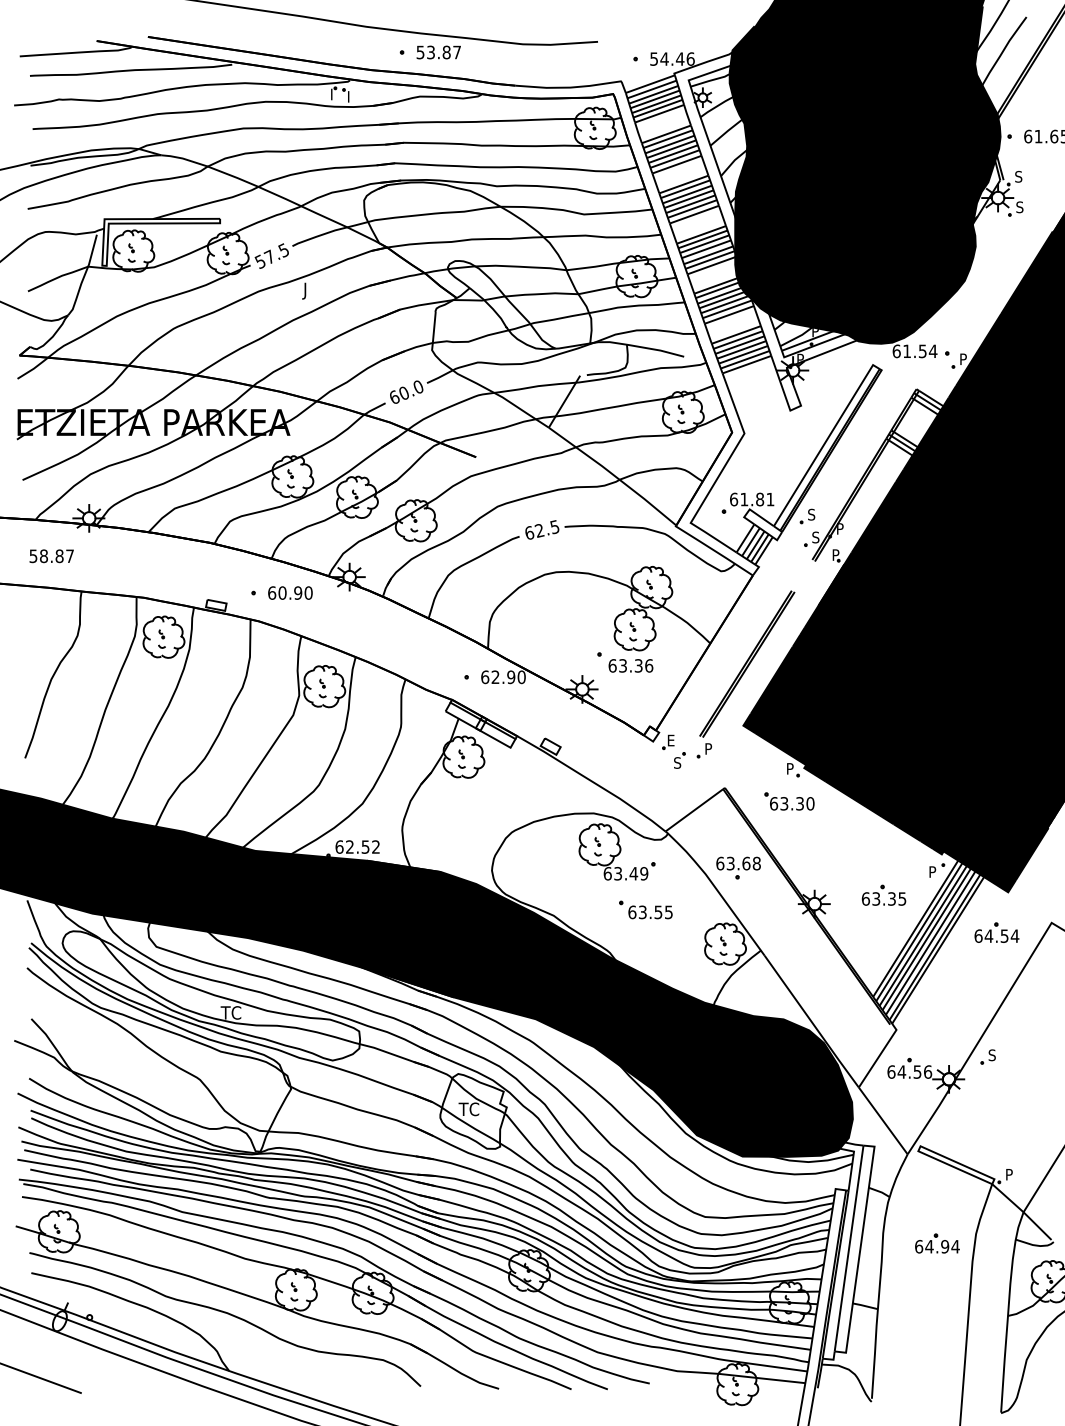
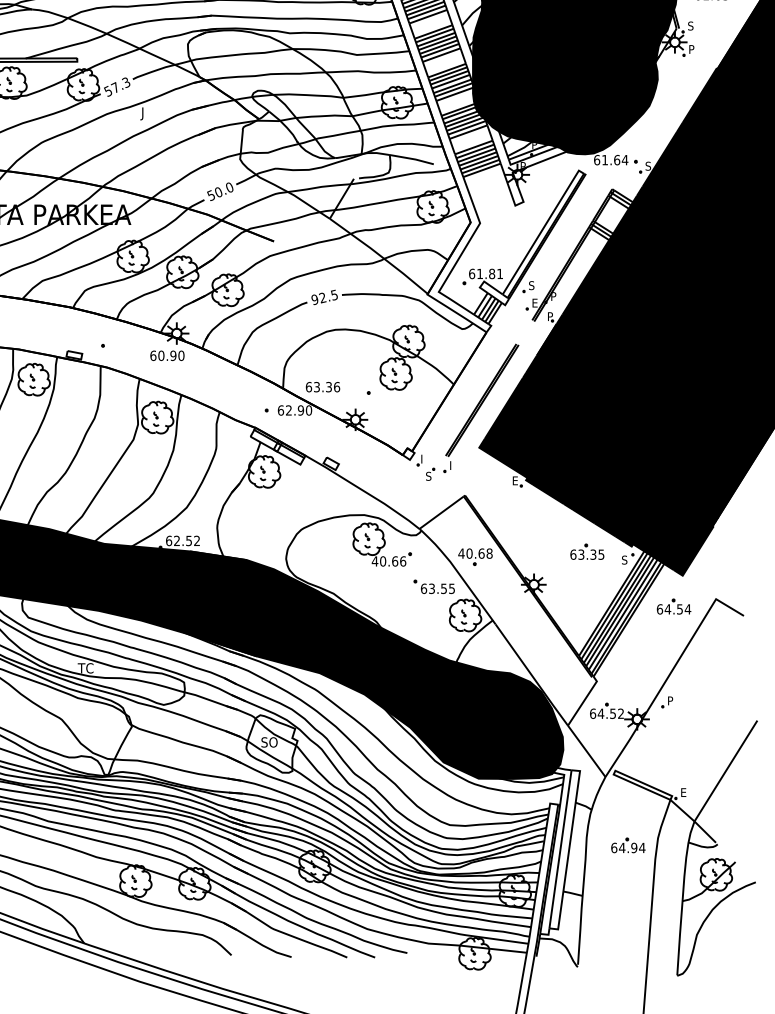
text: (1019, 207) -> (691, 49), S -> P
text: (283, 248) -> (126, 81), 57.5 -> 57.3
text: (922, 351) -> (616, 160), 61.54 -> 61.64
text: (962, 359) -> (647, 166), P -> S
text: (394, 397) -> (211, 195), 60.0 -> 50.0
text: (529, 532) -> (314, 299), 62.5 -> 92.5
text: (815, 537) -> (534, 303), S -> E
text: (290, 592) -> (167, 355), moved
text: (630, 665) -> (322, 386), moved
text: (671, 740) -> (424, 459), E -> I
text: (709, 746) -> (453, 463), P -> I
text: (790, 768) -> (515, 480), P -> E
part: (789, 801) -> (514, 505), removed
text: (725, 863) -> (465, 553), 63.68 -> 40.68
text: (932, 871) -> (624, 559), P -> S
text: (625, 873) -> (388, 561), 63.49 -> 40.66
part: (883, 894) -> (586, 551), moved
part: (645, 909) -> (434, 586), moved
text: (991, 1055) -> (669, 701), S -> P
text: (928, 1071) -> (621, 713), 64.56 -> 64.52
text: (469, 1109) -> (268, 742), TC -> SO
text: (1009, 1174) -> (683, 792), P -> E

